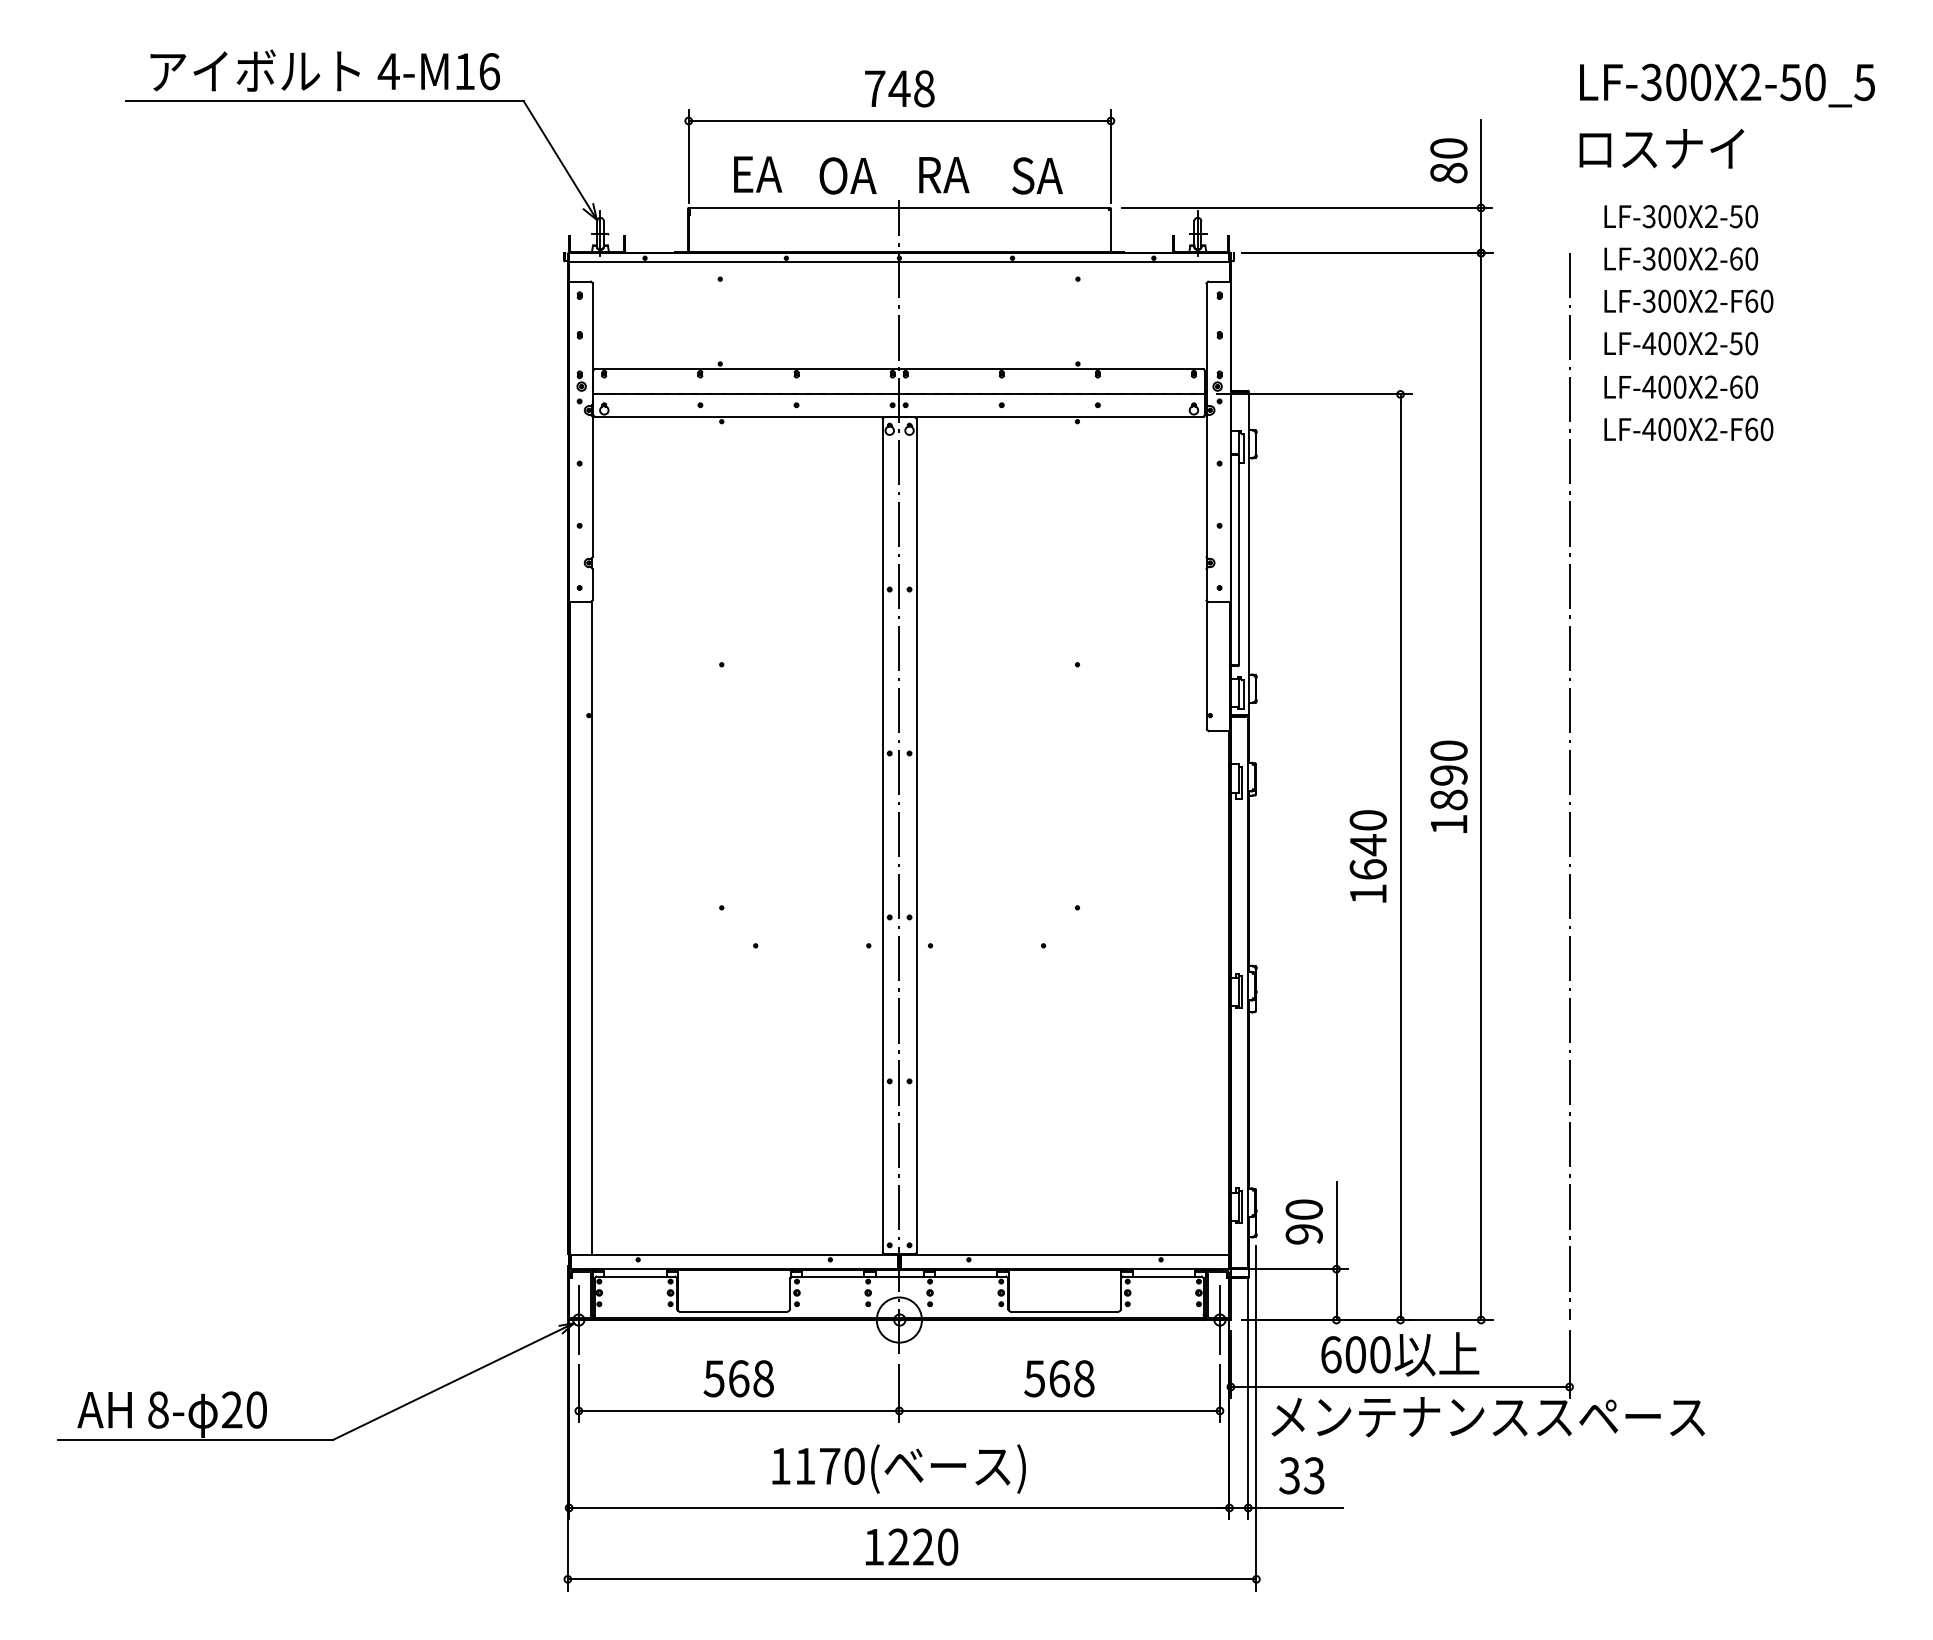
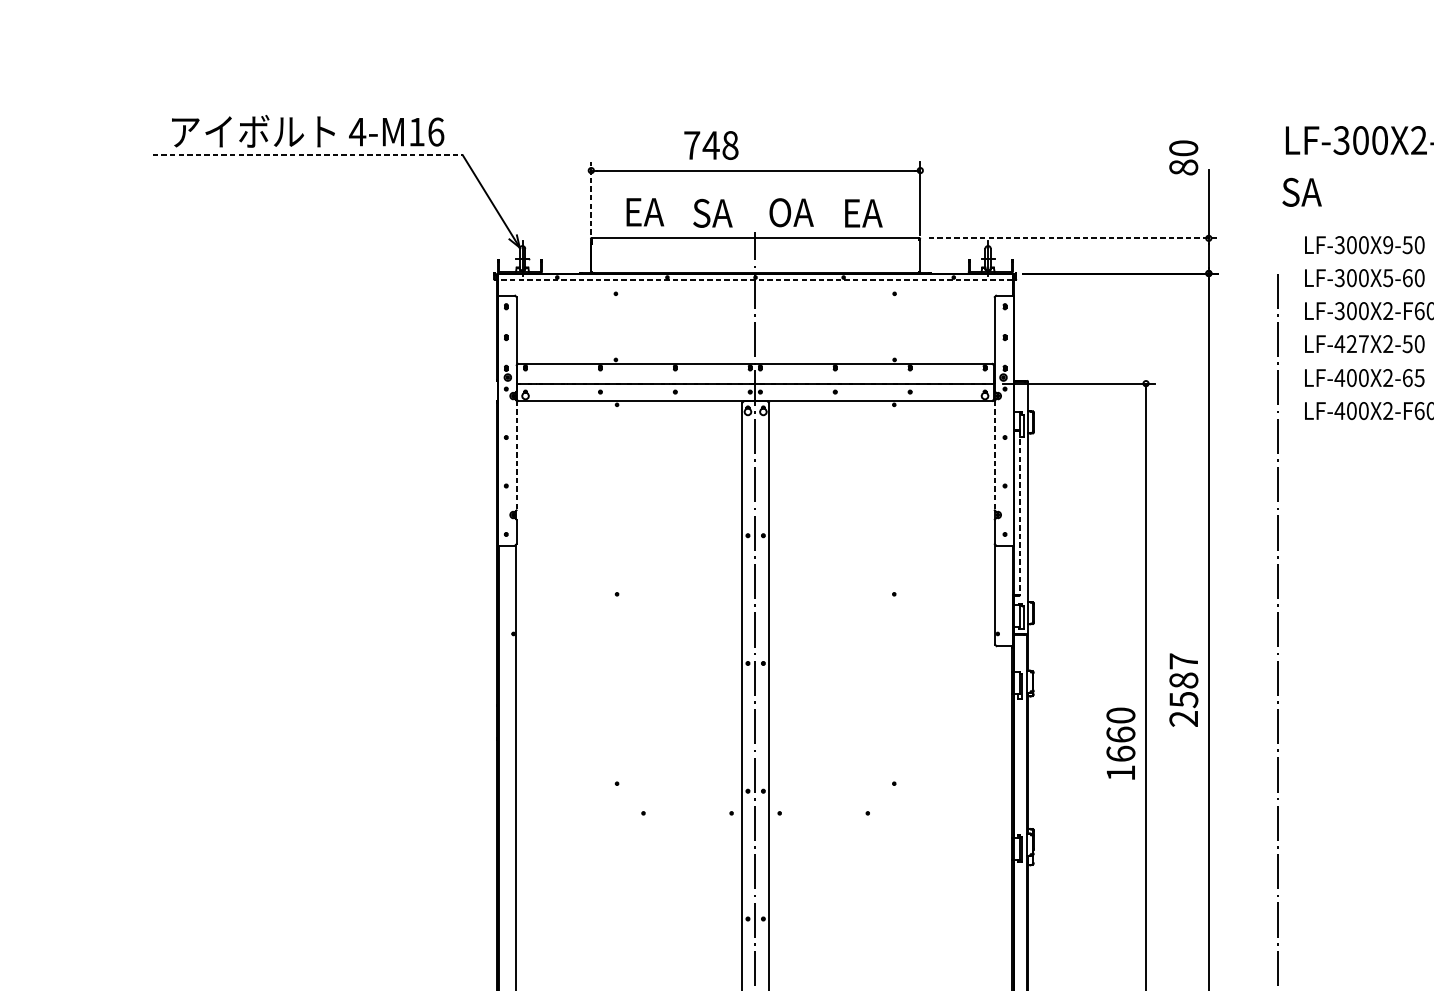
text: (899, 88) -> (711, 145), moved
line: (324, 101) -> (307, 155), solid -> dashed
text: (1659, 148) -> (1347, 192), ロスナイ -> SA
line: (688, 156) -> (591, 198), solid -> dashed
text: (1448, 160) -> (1183, 157), moved
text: (945, 174) -> (791, 212), RA -> OA
text: (847, 175) -> (715, 213), OA -> SA
text: (1037, 175) -> (863, 213), SA -> EA
line: (1307, 207) -> (1073, 237), solid -> dashed
text: (1711, 216) -> (1388, 244), LF-300X2-50 -> LF-300X9-50
text: (1710, 258) -> (1387, 277), LF-300X2-60 -> LF-300X5-60
line: (898, 261) -> (754, 280), solid -> dashed
text: (1672, 343) -> (1357, 343), LF-400X2-50 -> LF-427X2-50
text: (1751, 386) -> (1419, 377), LF-400X2-60 -> LF-400X2-65
line: (592, 487) -> (516, 456), solid -> dashed
line: (1206, 487) -> (994, 456), solid -> dashed
line: (1238, 560) -> (1019, 513), solid -> dashed
text: (1448, 787) -> (1183, 689), 1890 -> 2587
text: (1367, 845) -> (1120, 735), 1640 -> 1660

